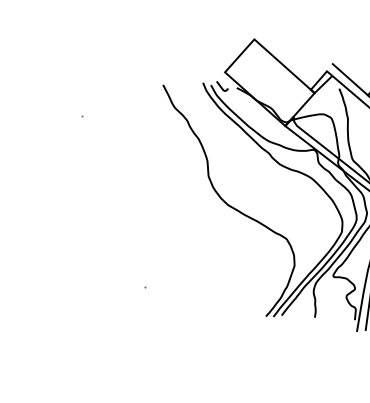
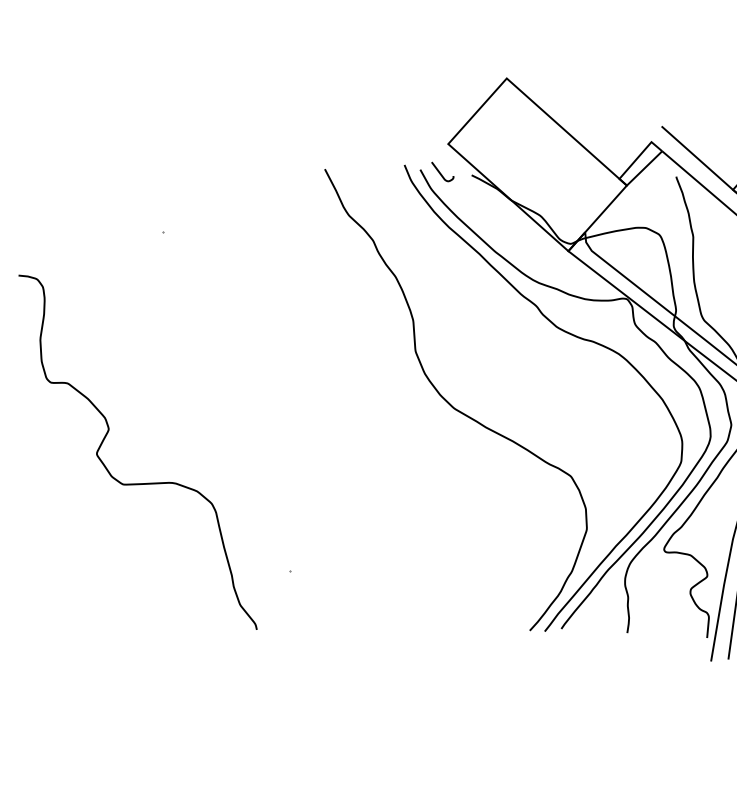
curve: (73, 241) -> (146, 481), added

